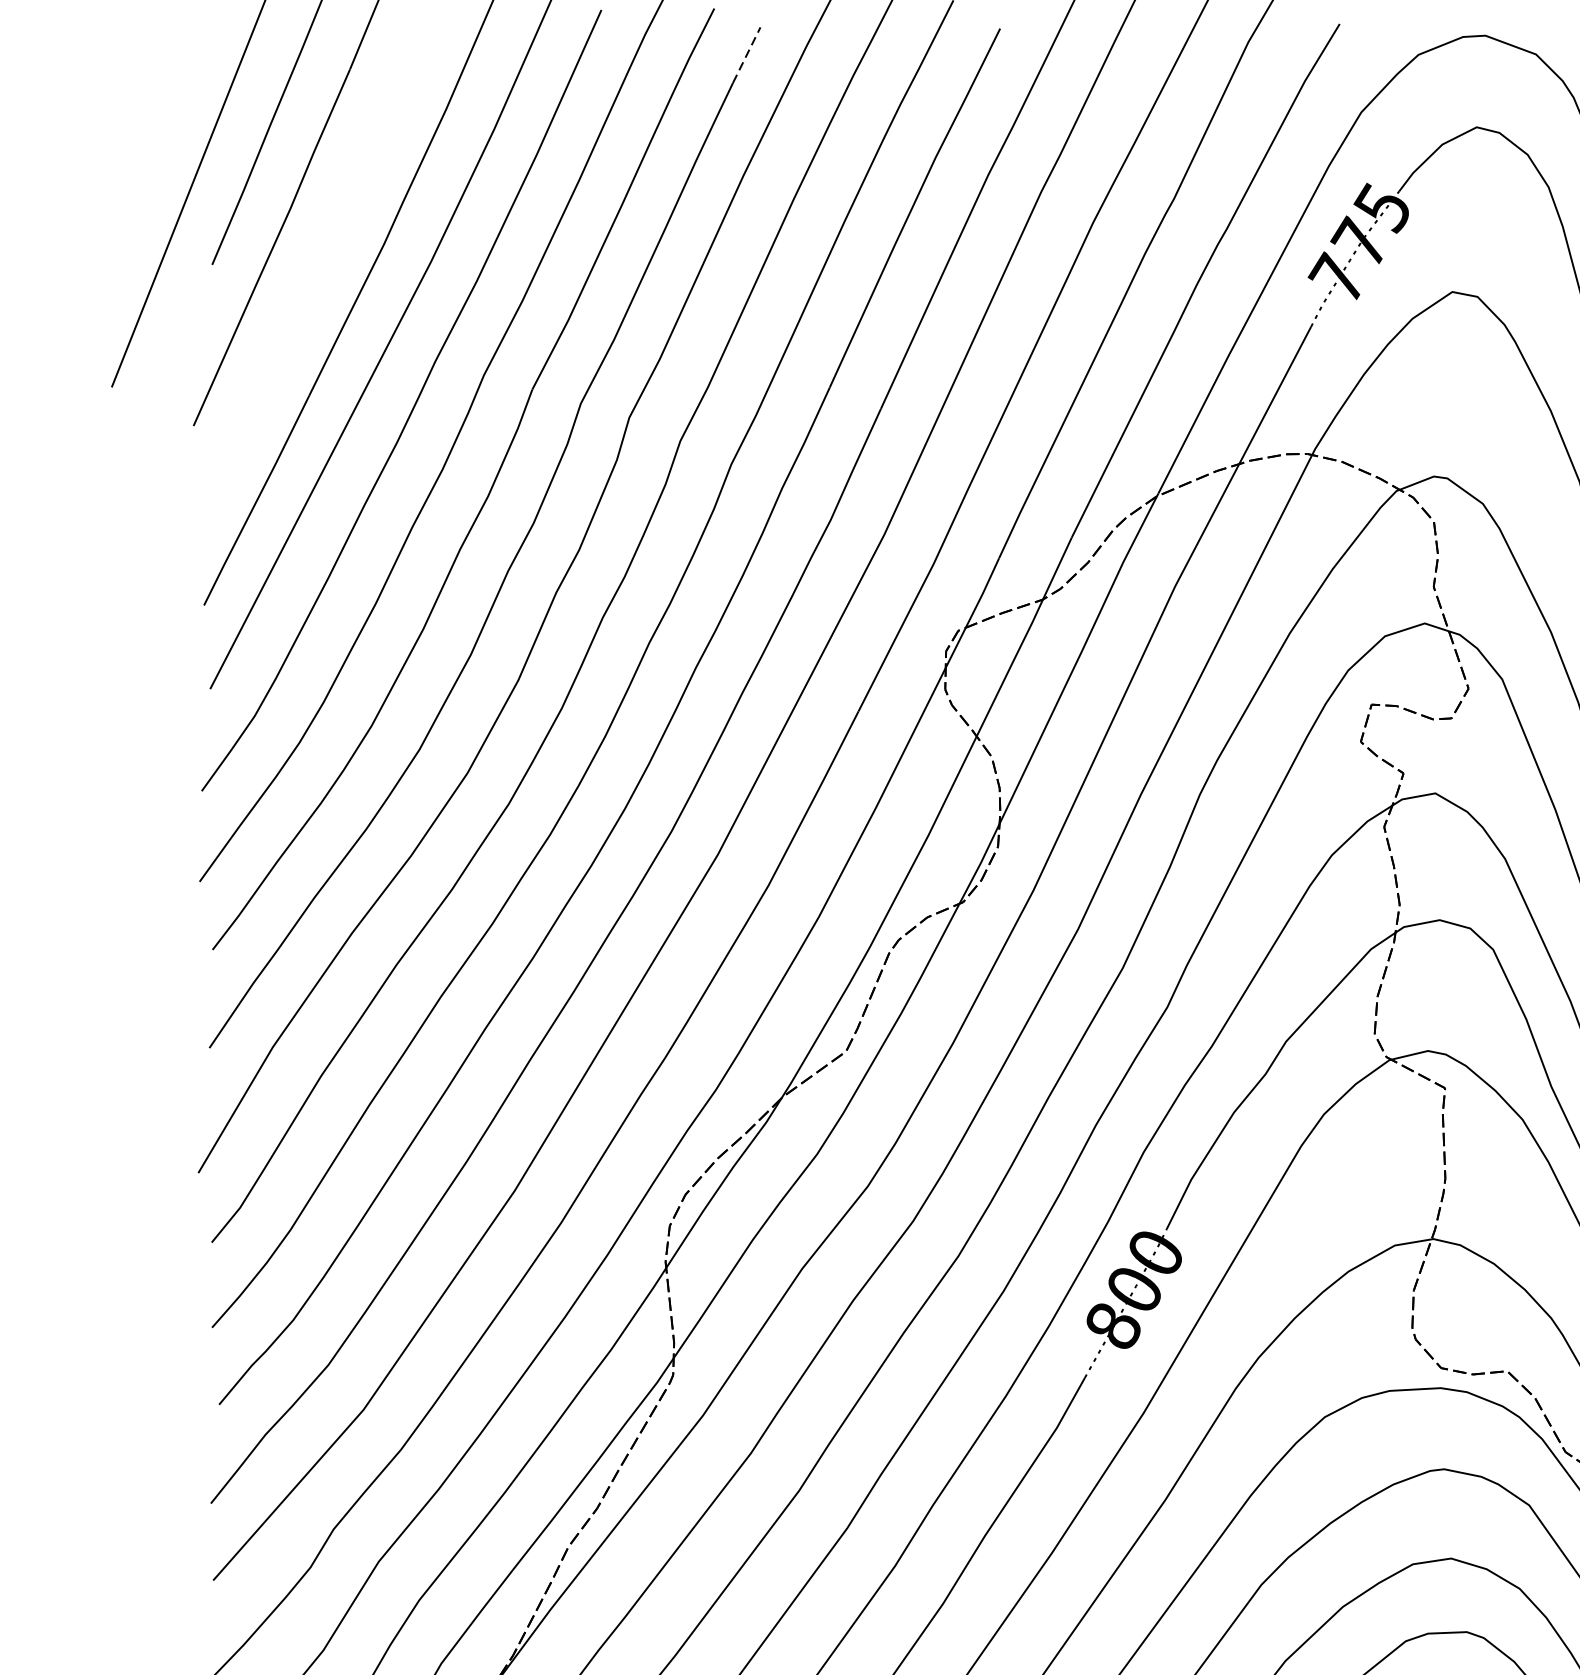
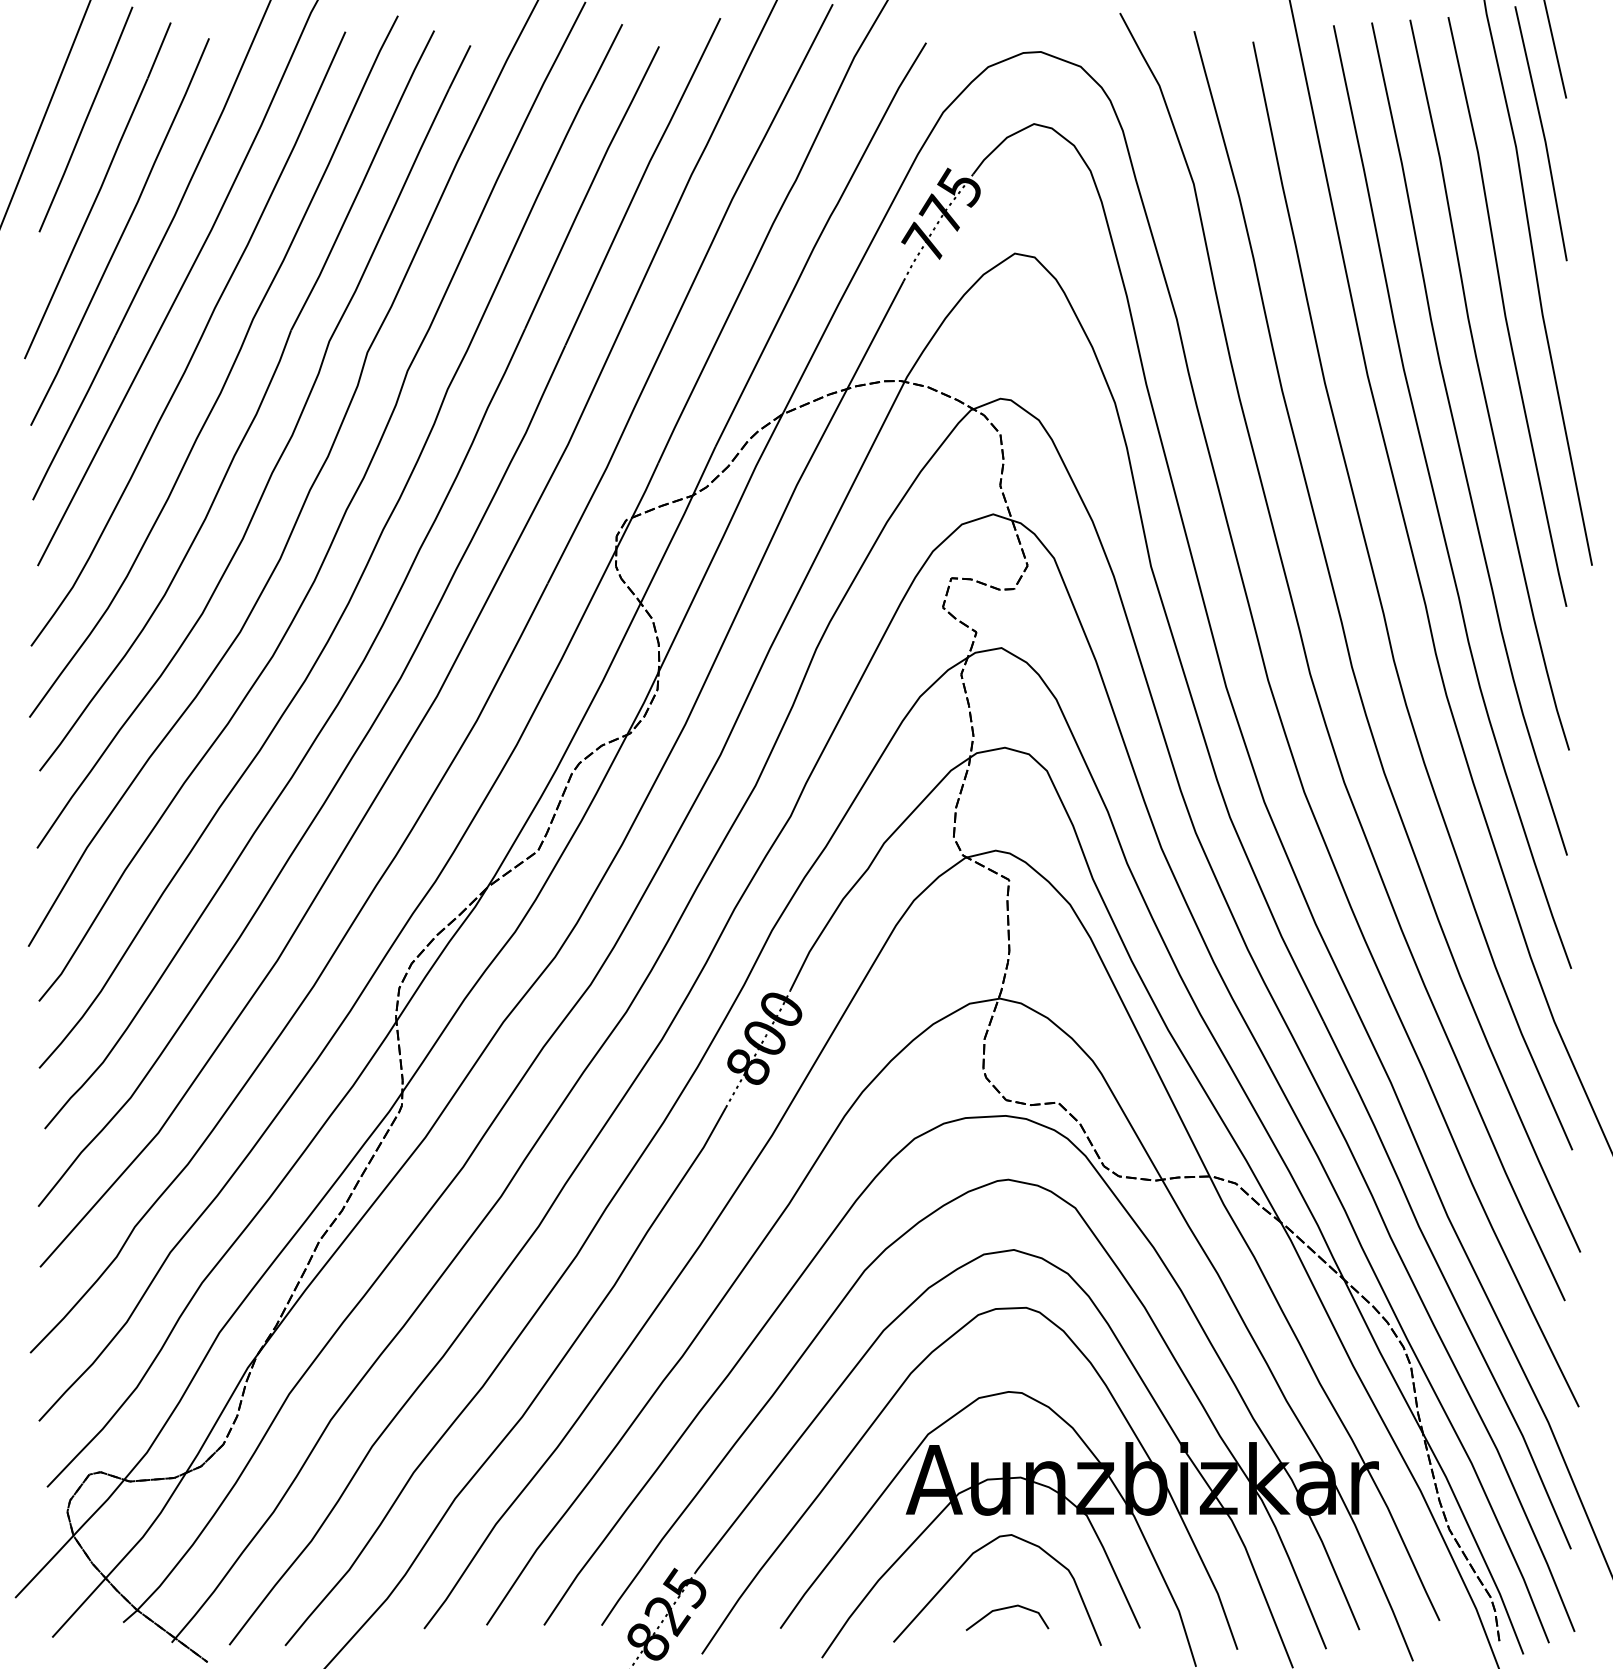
line: (747, 54) -> (460, 66), dashed -> solid
curve: (316, 266) -> (121, 233), added

